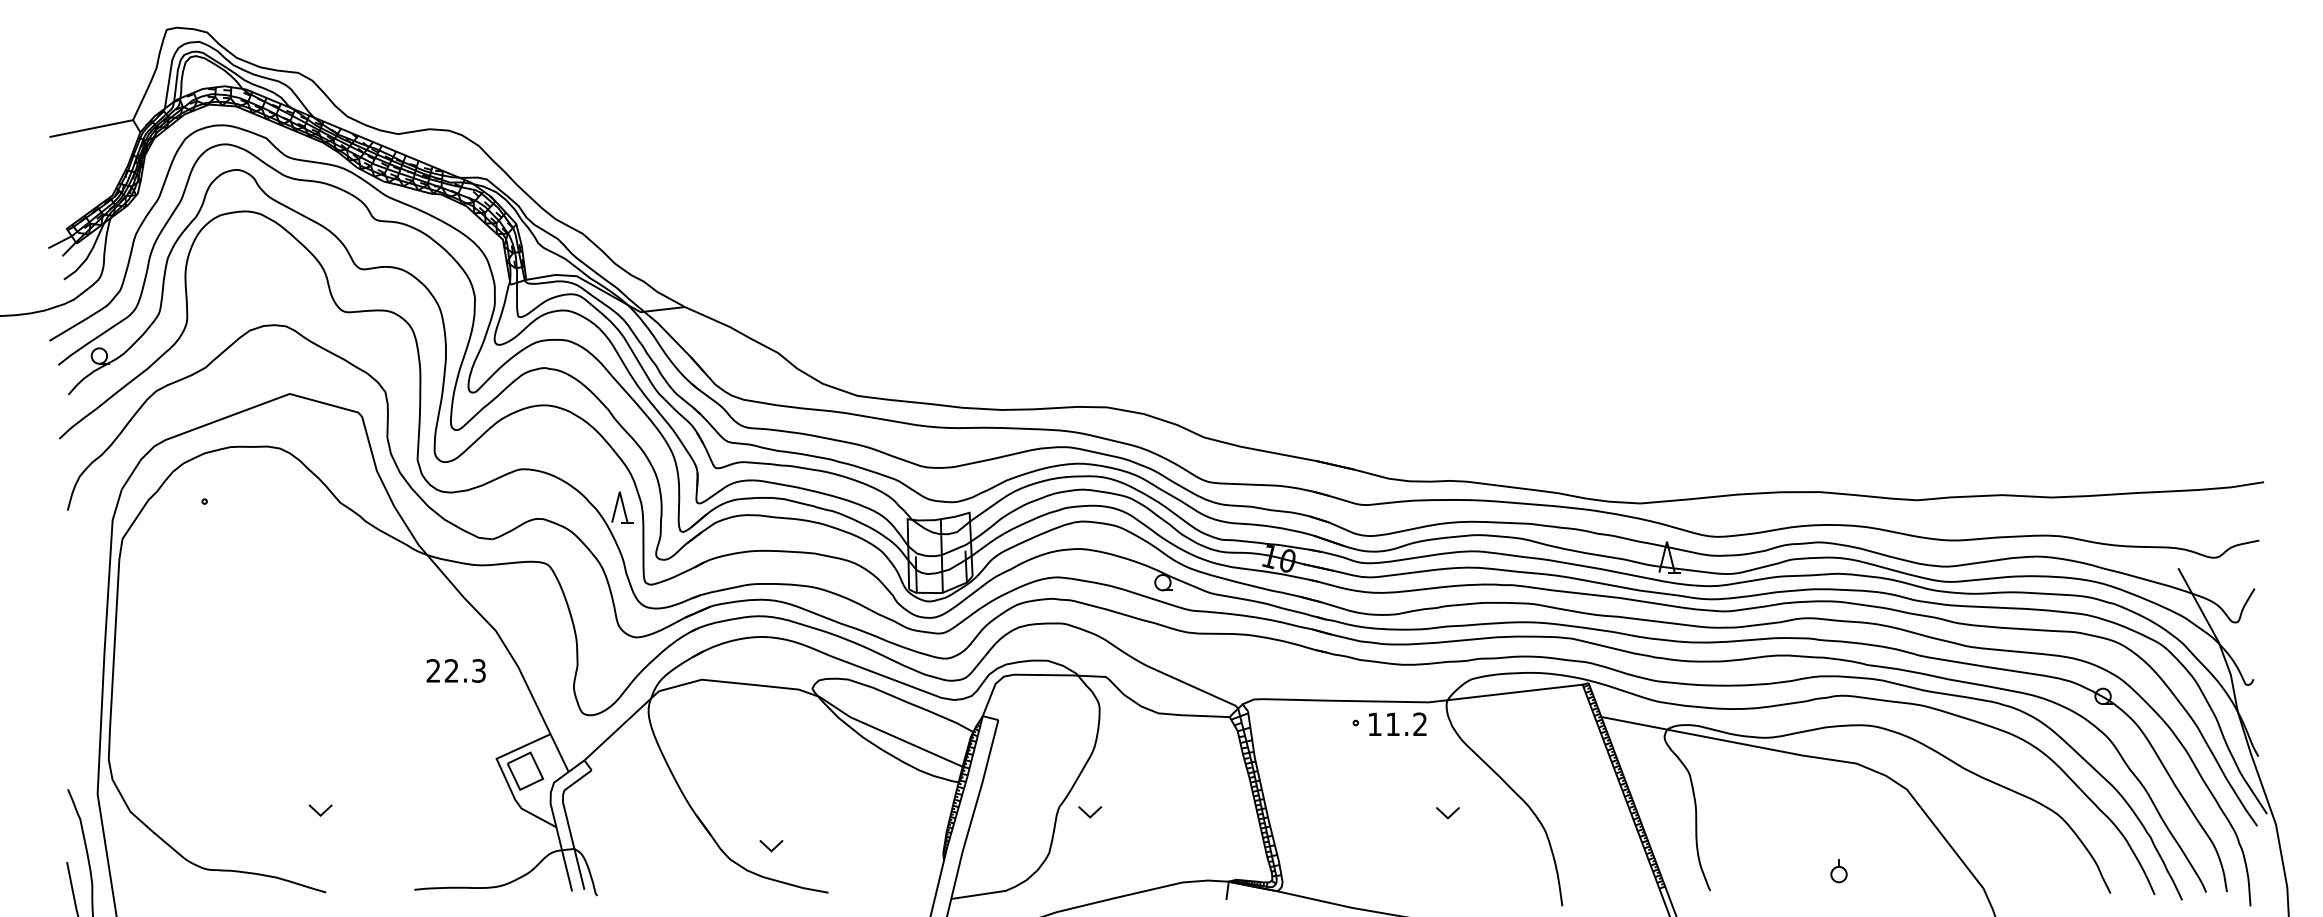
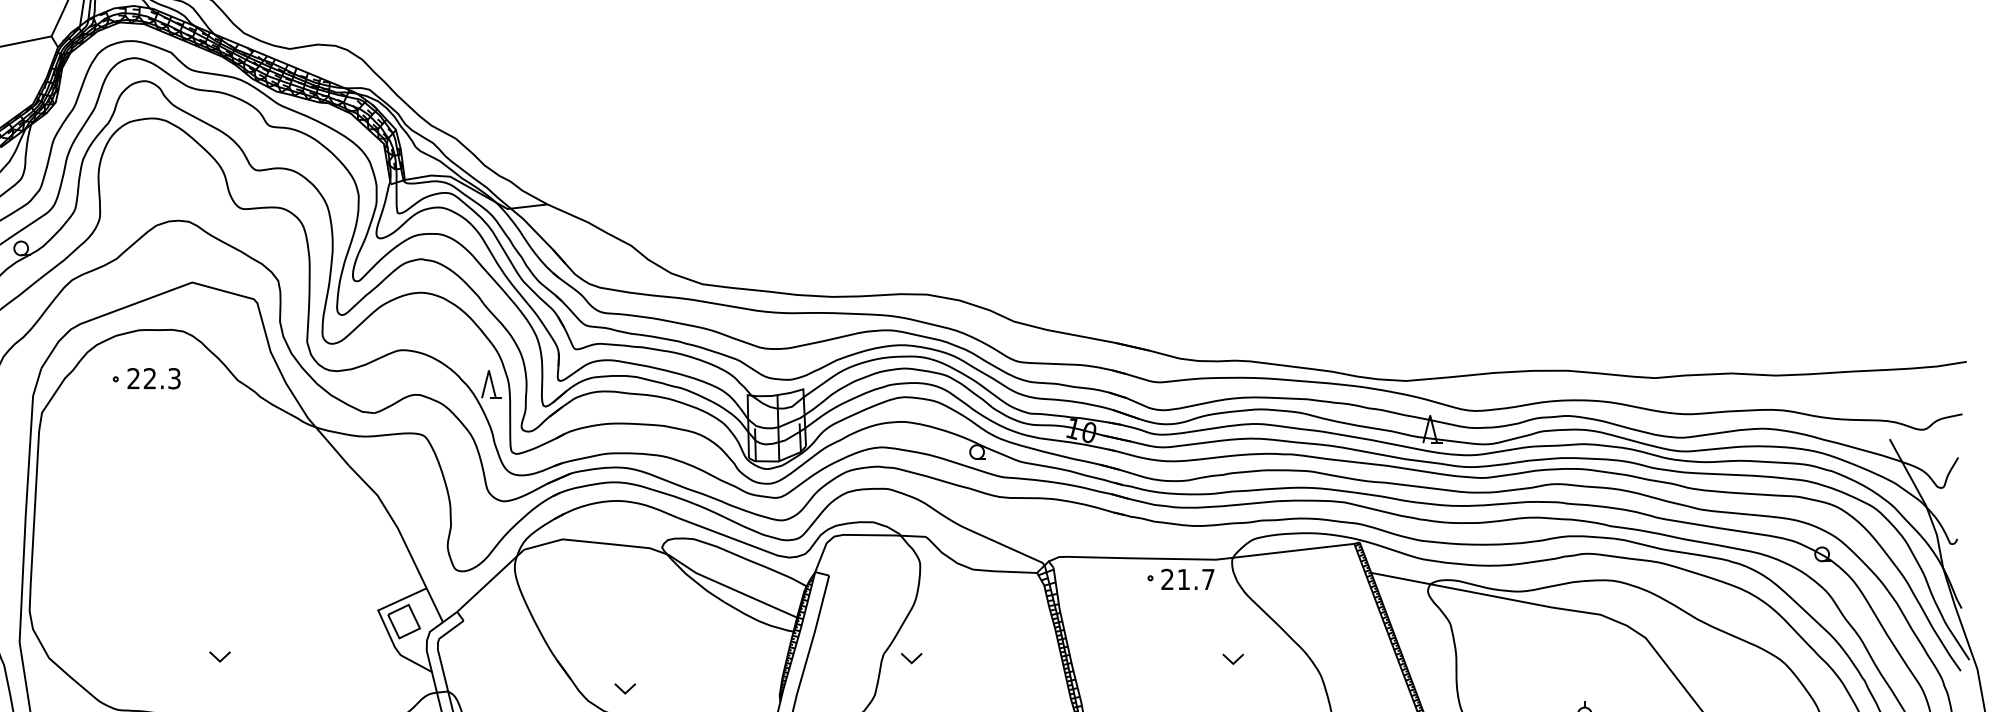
text: (455, 670) -> (153, 378), moved
text: (1397, 723) -> (1187, 578), 11.2 -> 21.7

